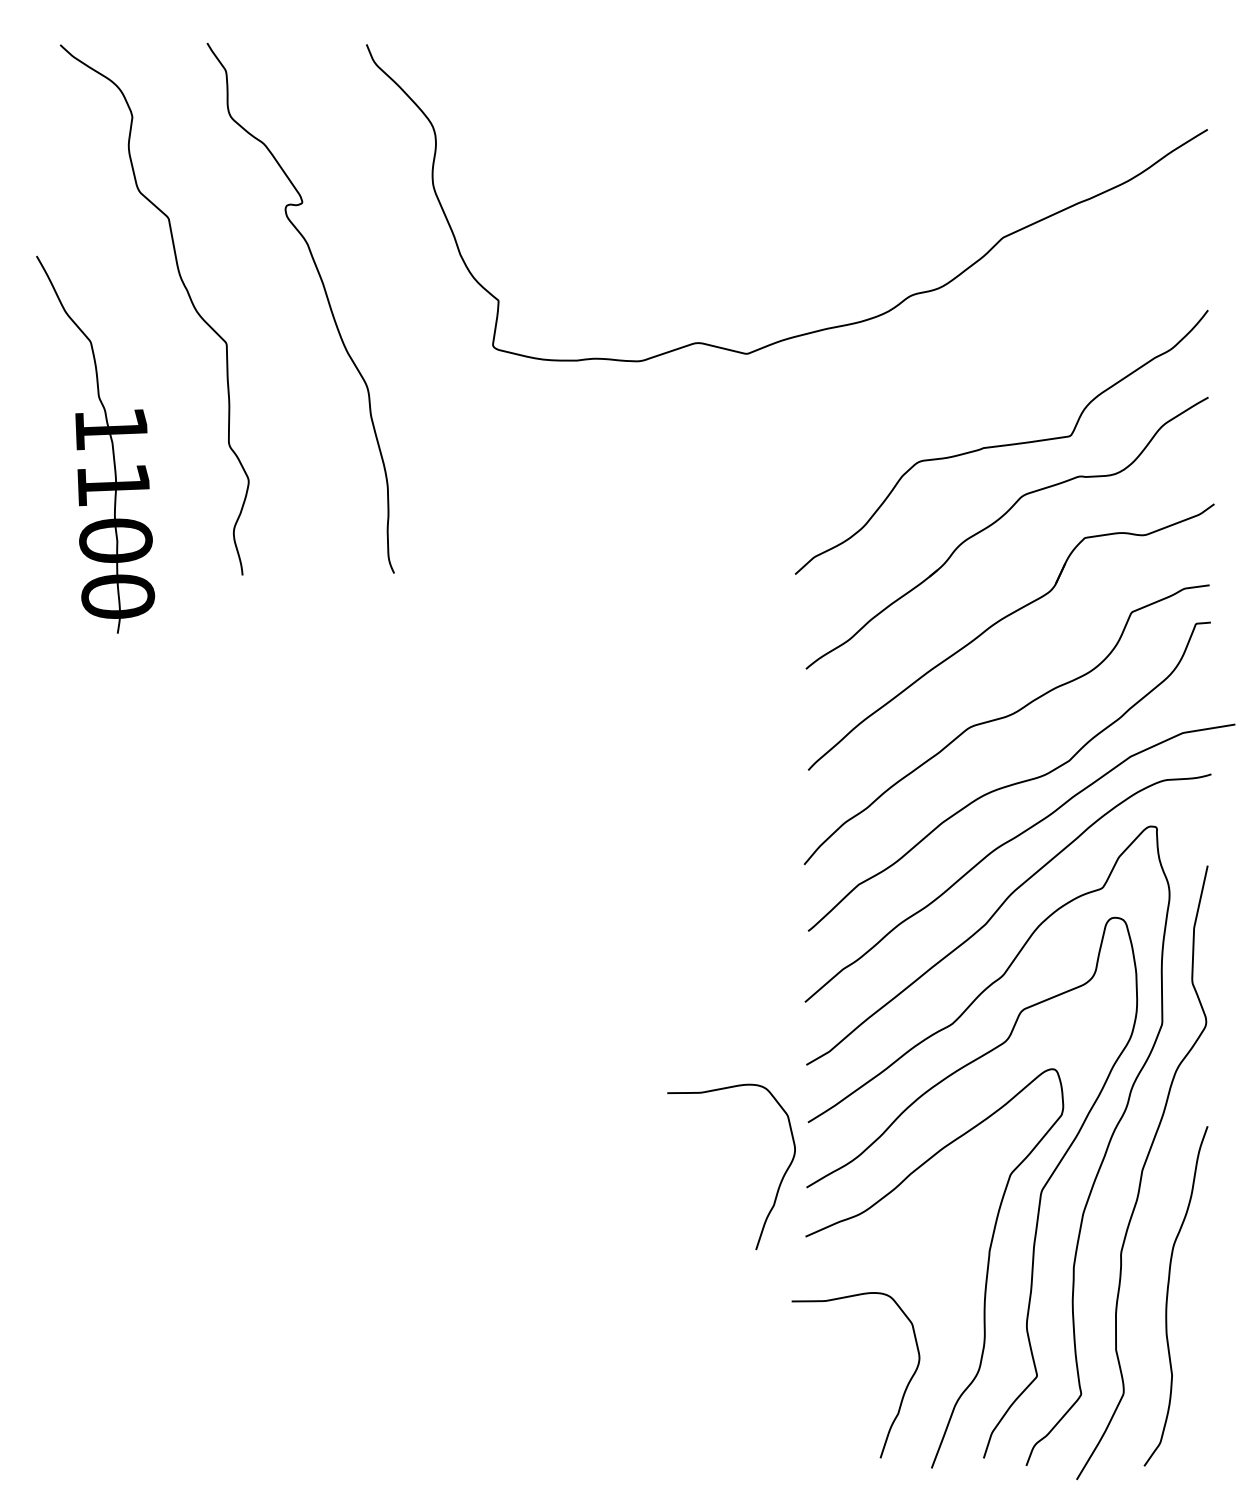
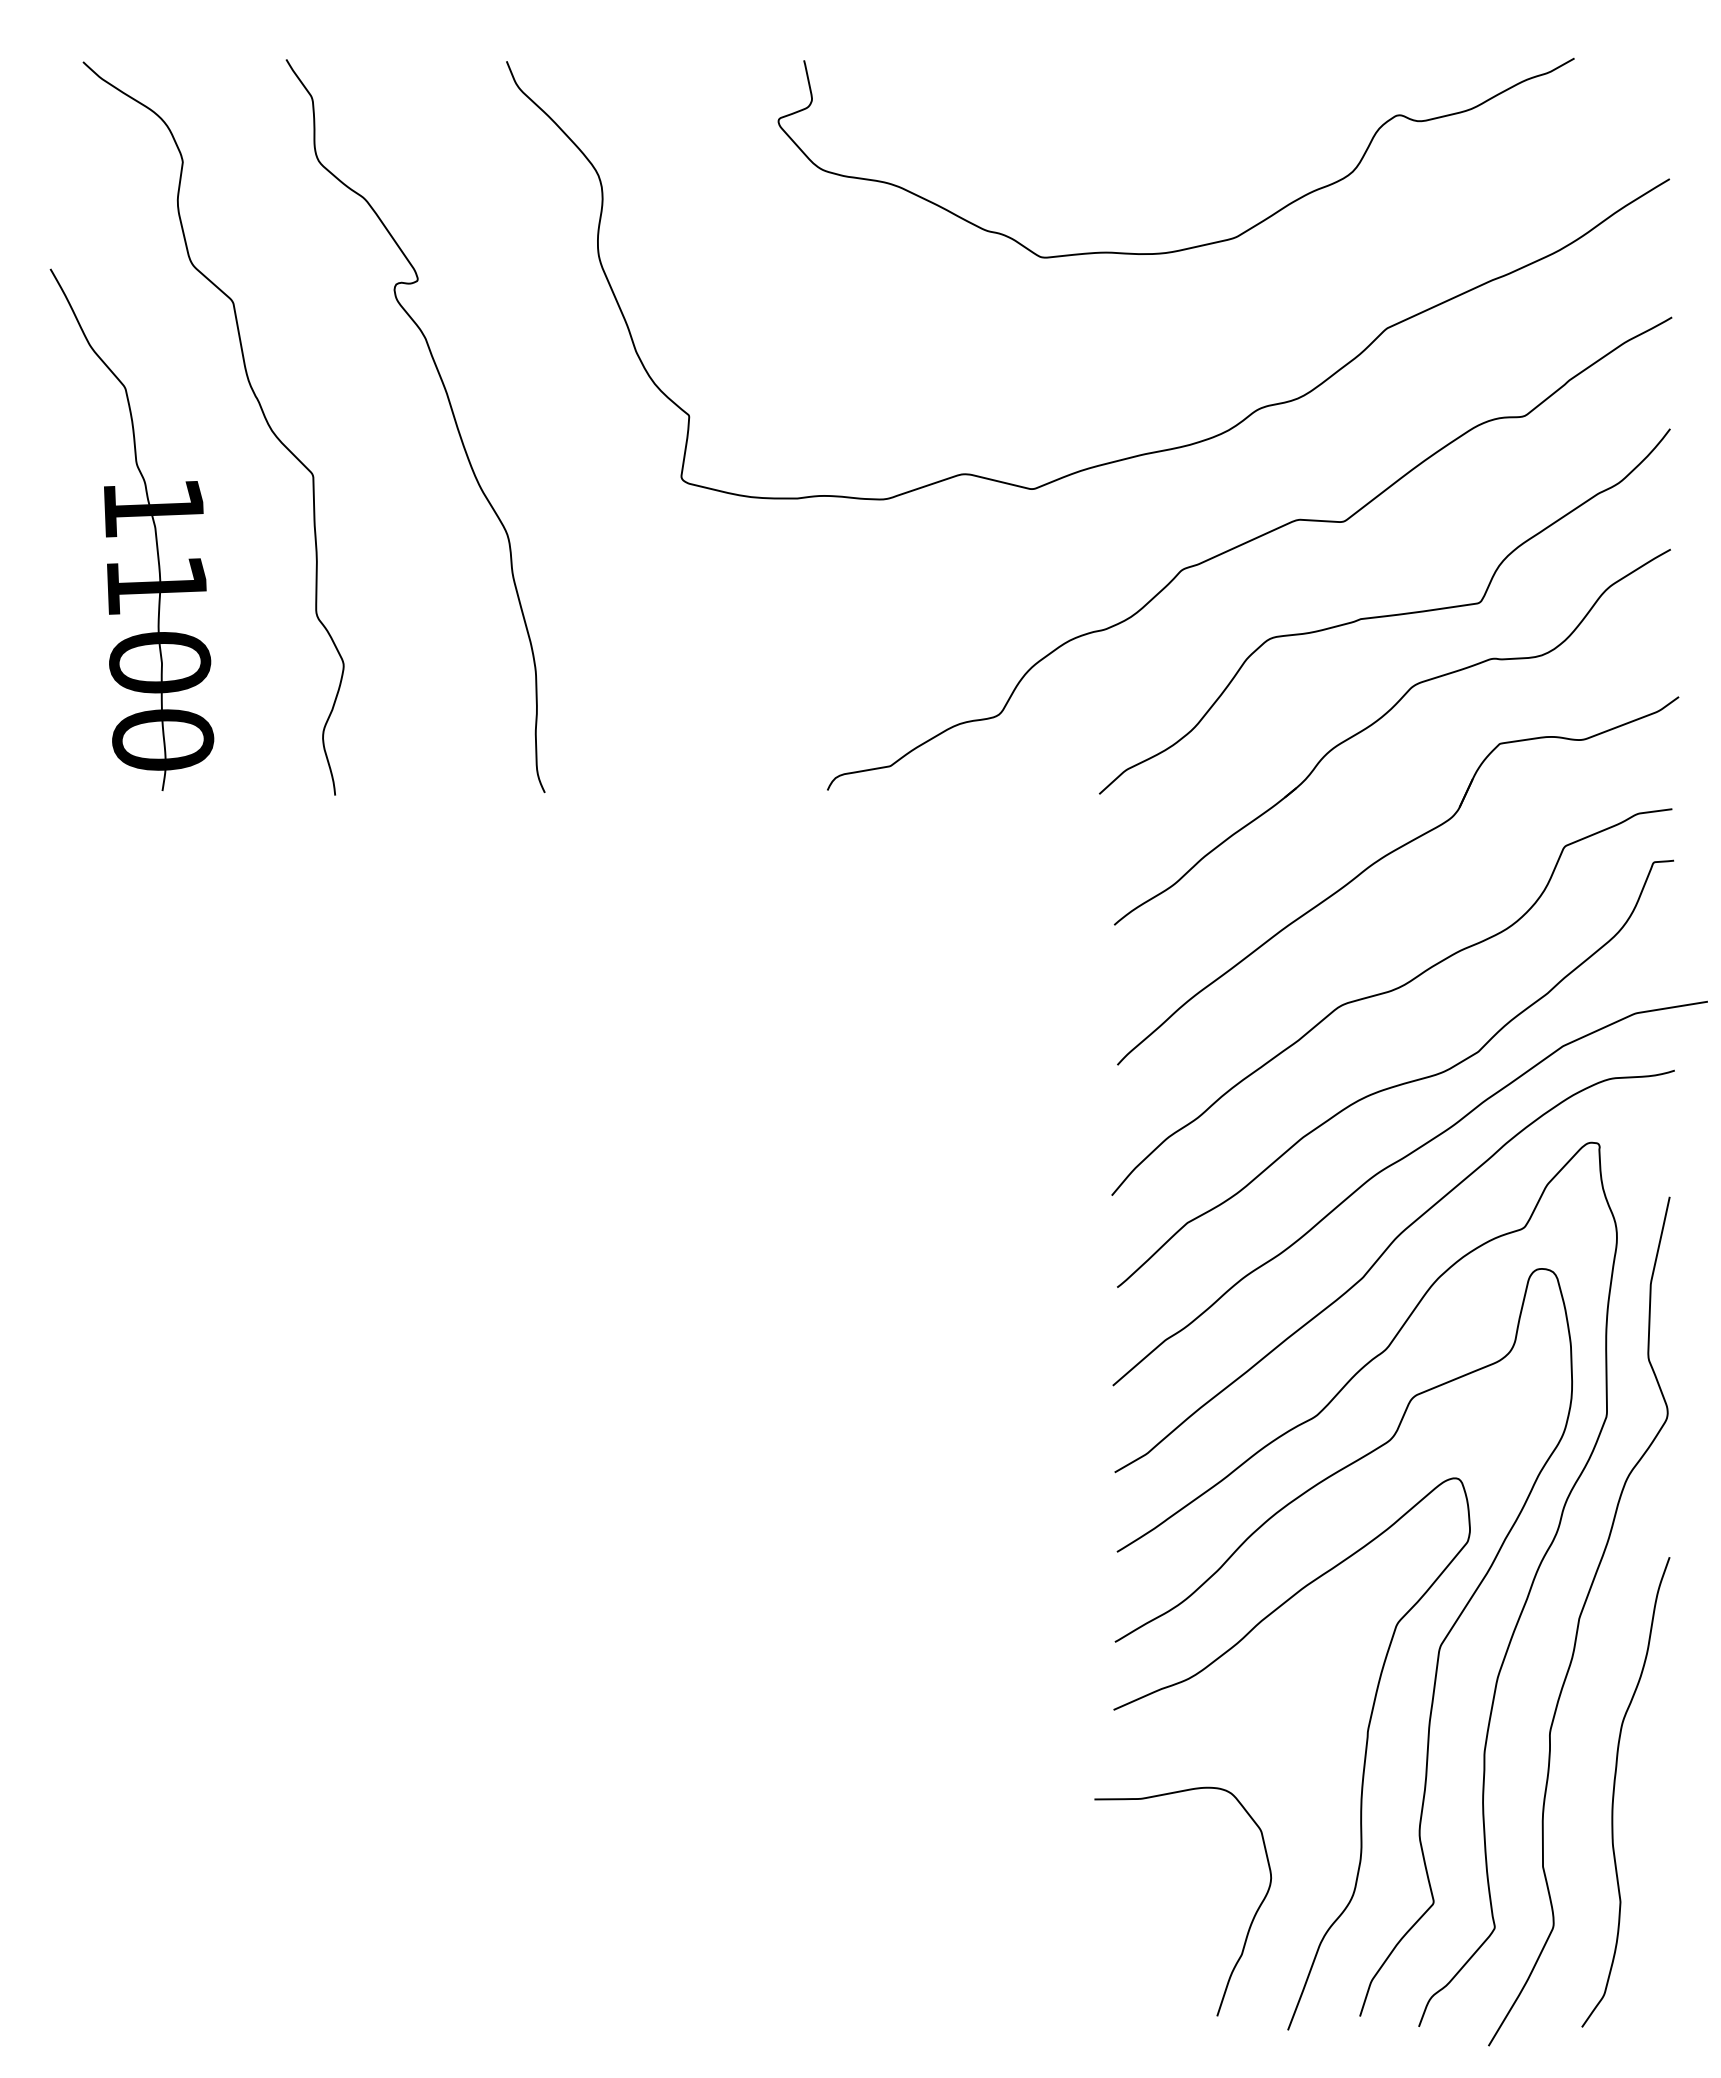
curve: (865, 177) -> (1196, 245), added
curve: (902, 393) -> (1247, 543), added
part: (95, 435) -> (131, 516), moved
curve: (779, 1184) -> (1077, 1637), removed

